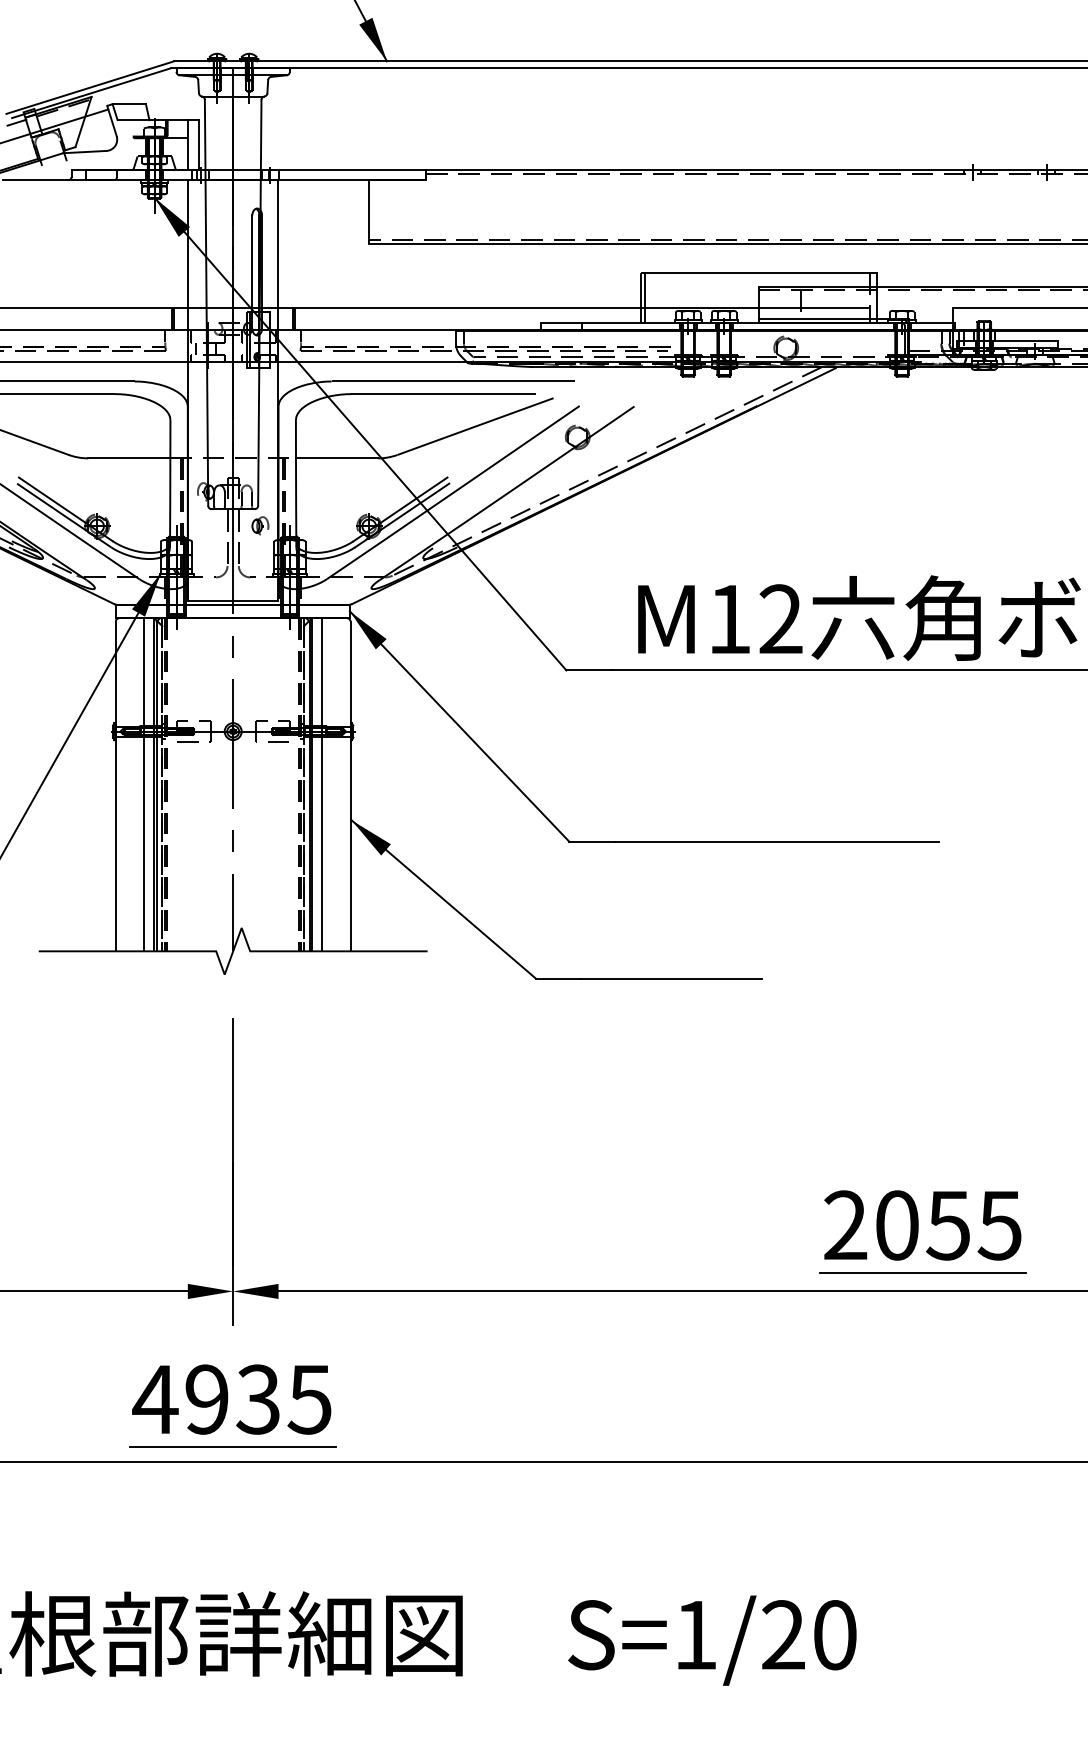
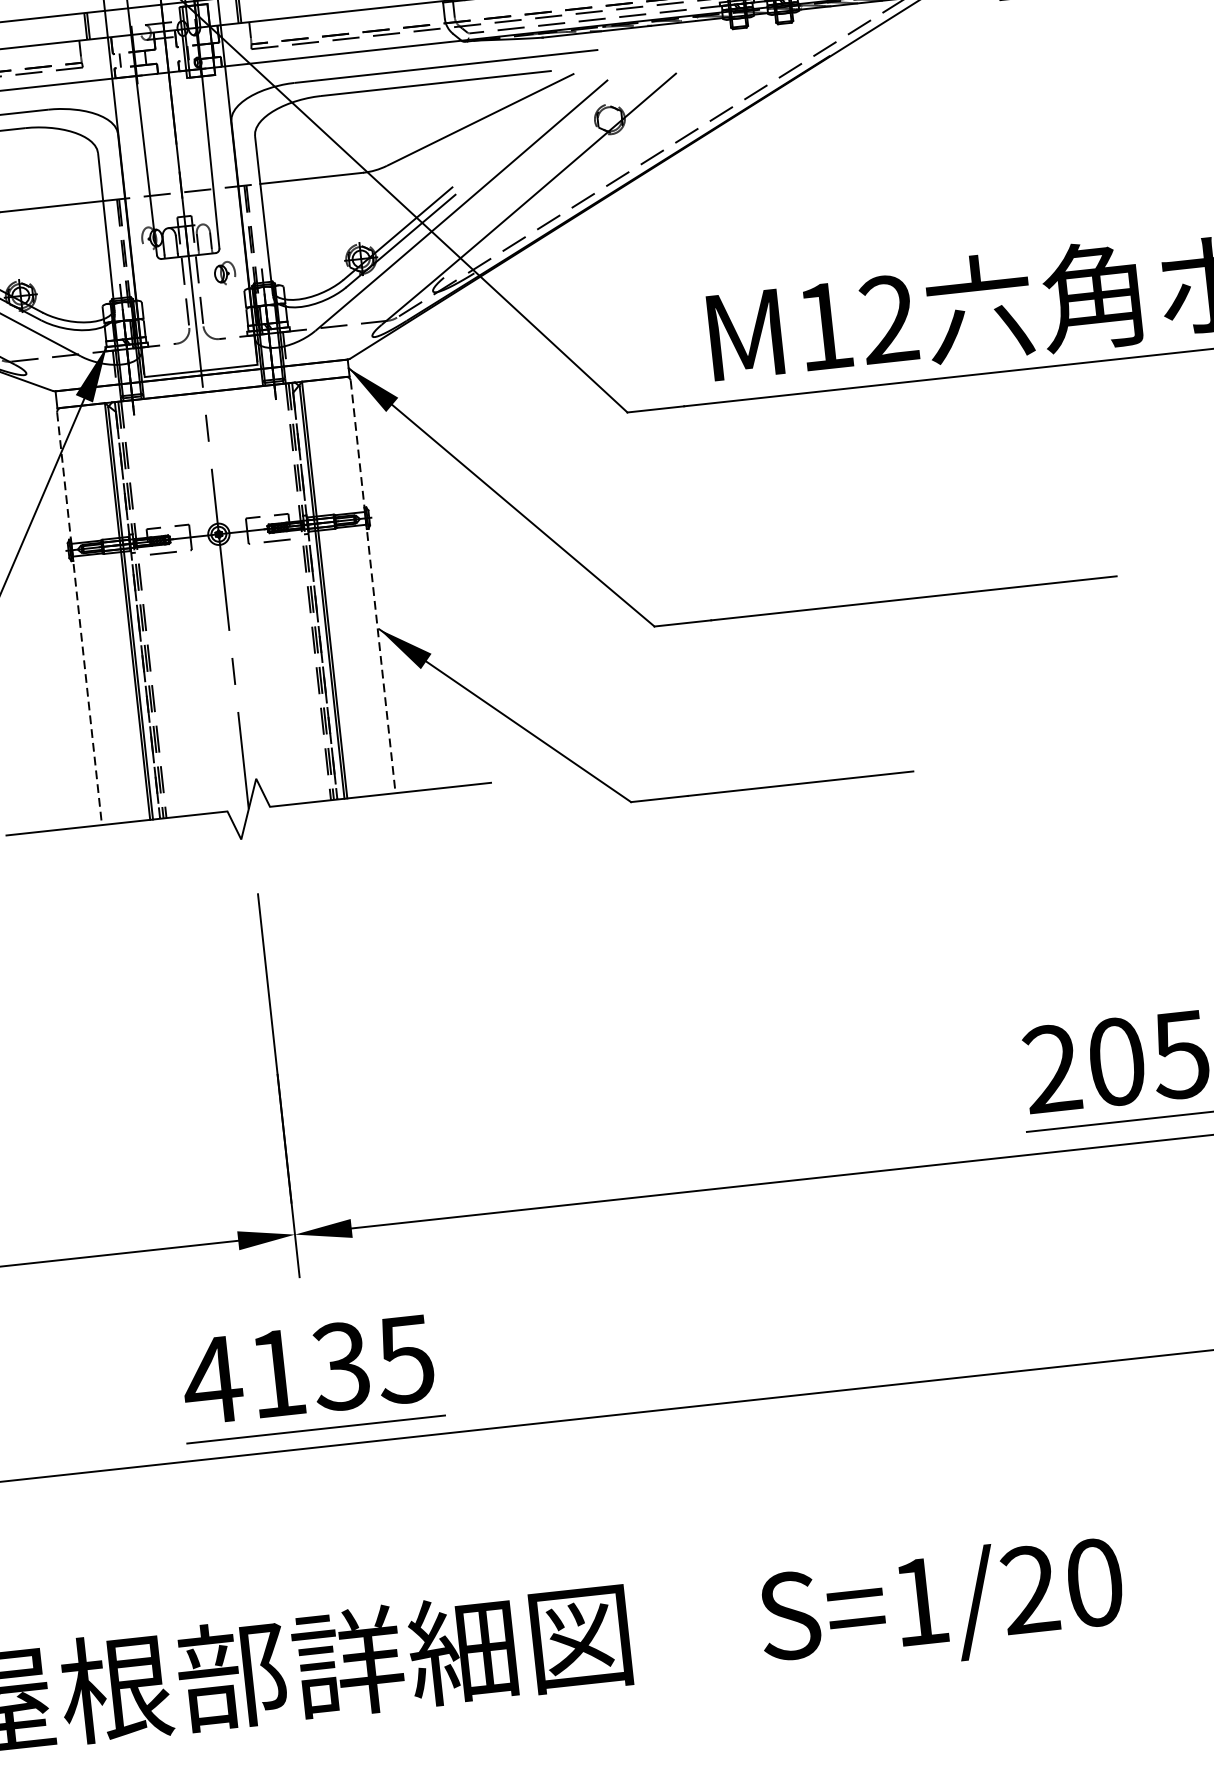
line: (144, 784) -> (115, 612), removed
line: (322, 784) -> (337, 588), removed
line: (115, 786) -> (79, 618), solid -> dashed
line: (350, 786) -> (373, 587), solid -> dashed
text: (206, 1399) -> (276, 1373), 4935 -> 4135

